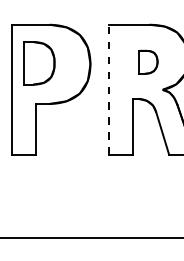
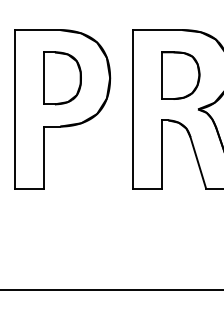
part: (148, 62) -> (180, 76), size x1.67
part: (39, 63) -> (62, 78), moved
line: (109, 89) -> (133, 108), dashed -> solid

